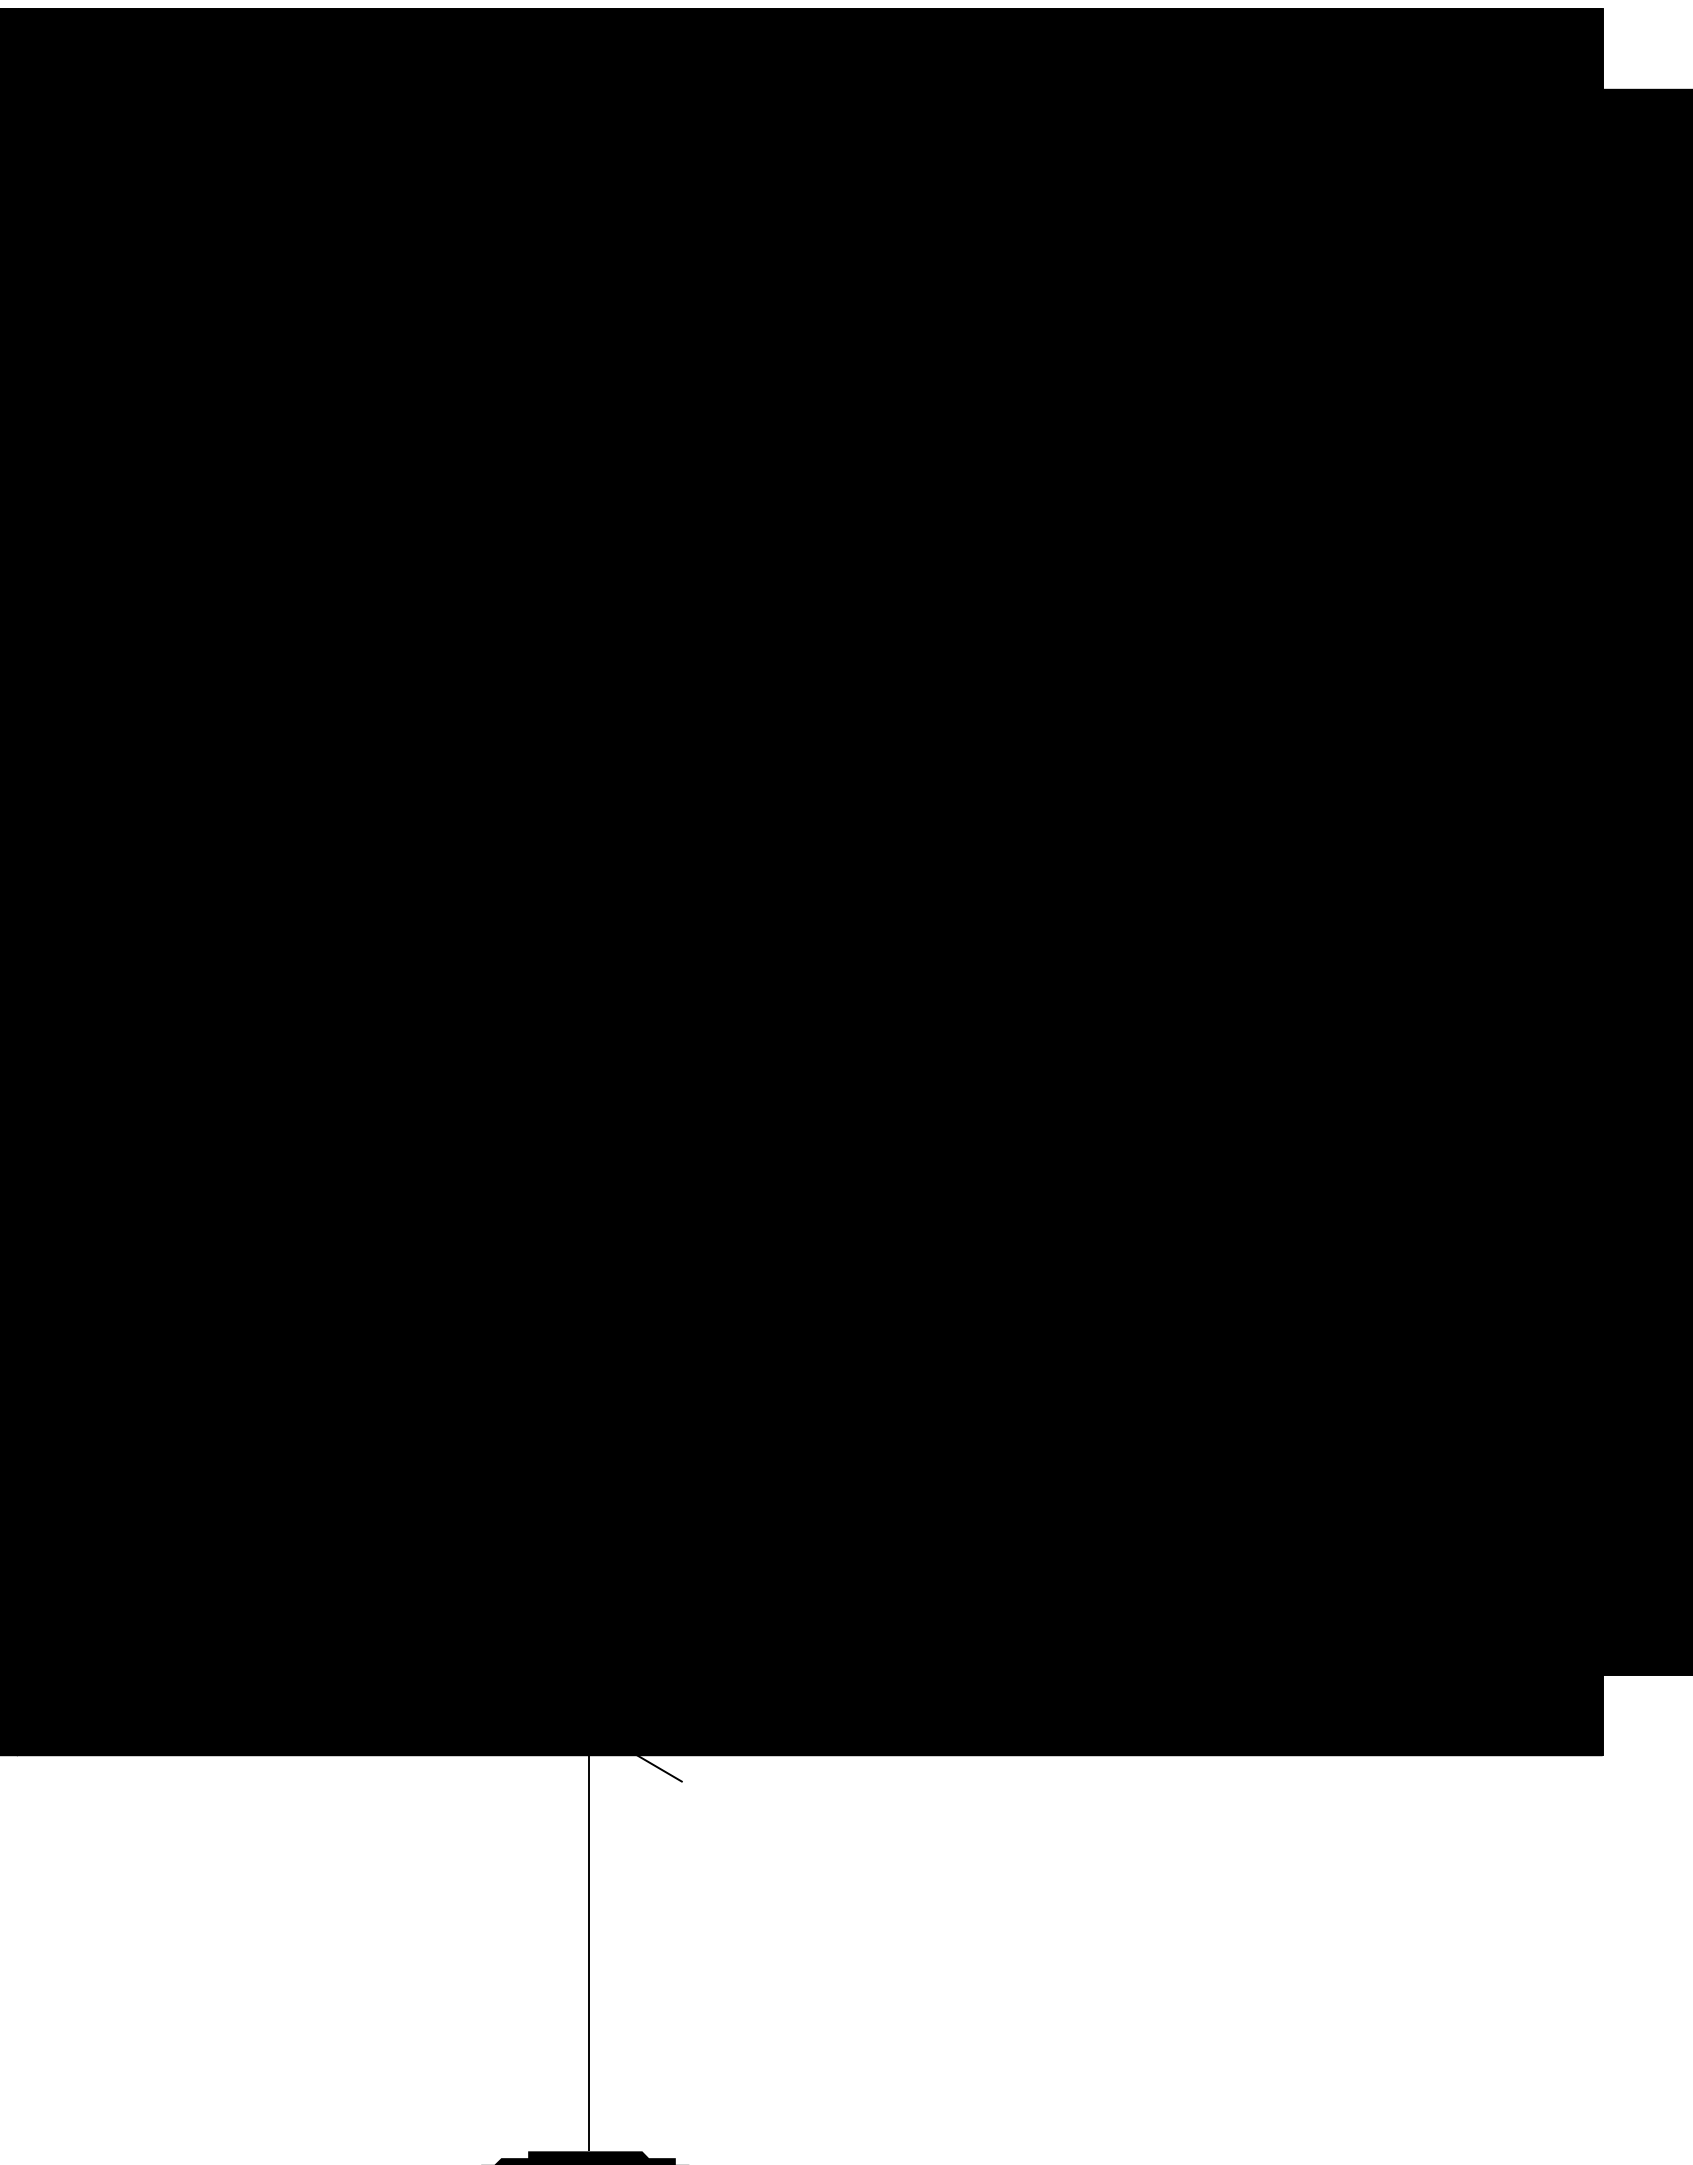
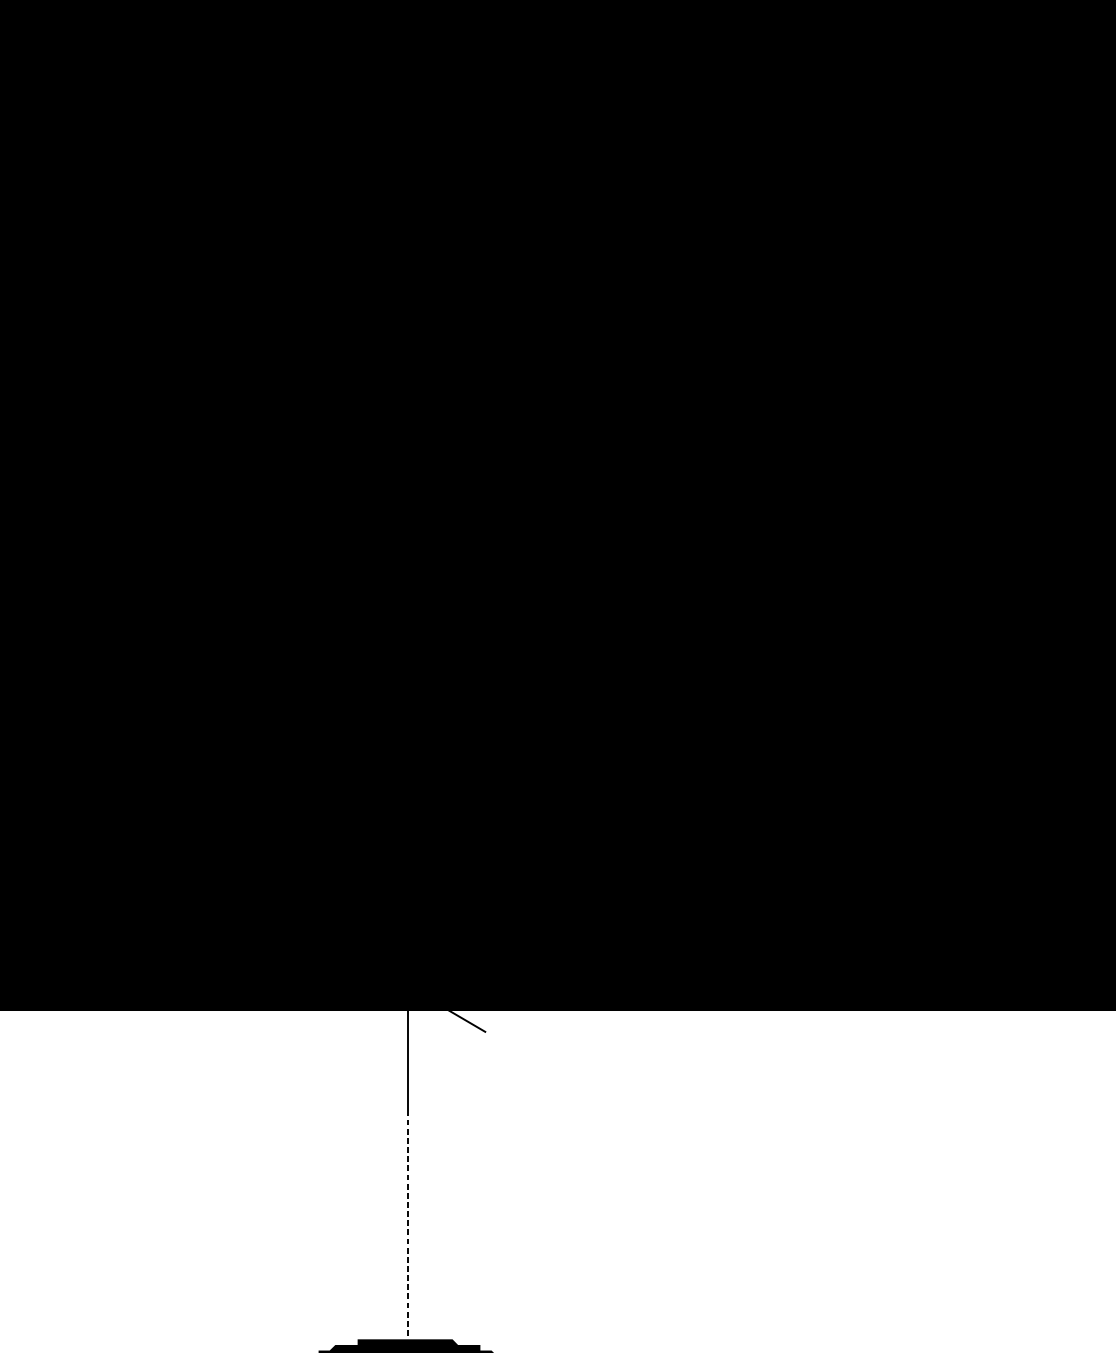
line: (588, 2013) -> (407, 1224), solid -> dashed

